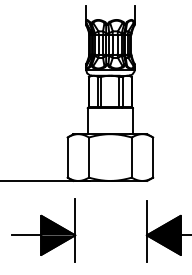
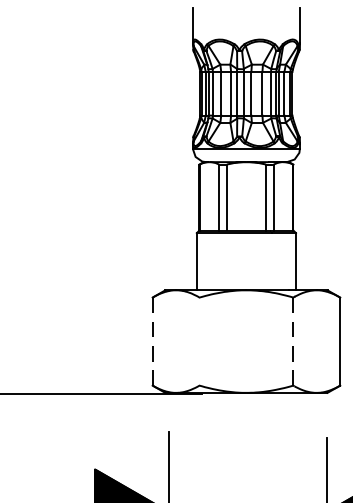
line: (67, 157) -> (152, 341), solid -> dashed
line: (88, 157) -> (198, 341), removed
line: (131, 157) -> (292, 341), solid -> dashed

